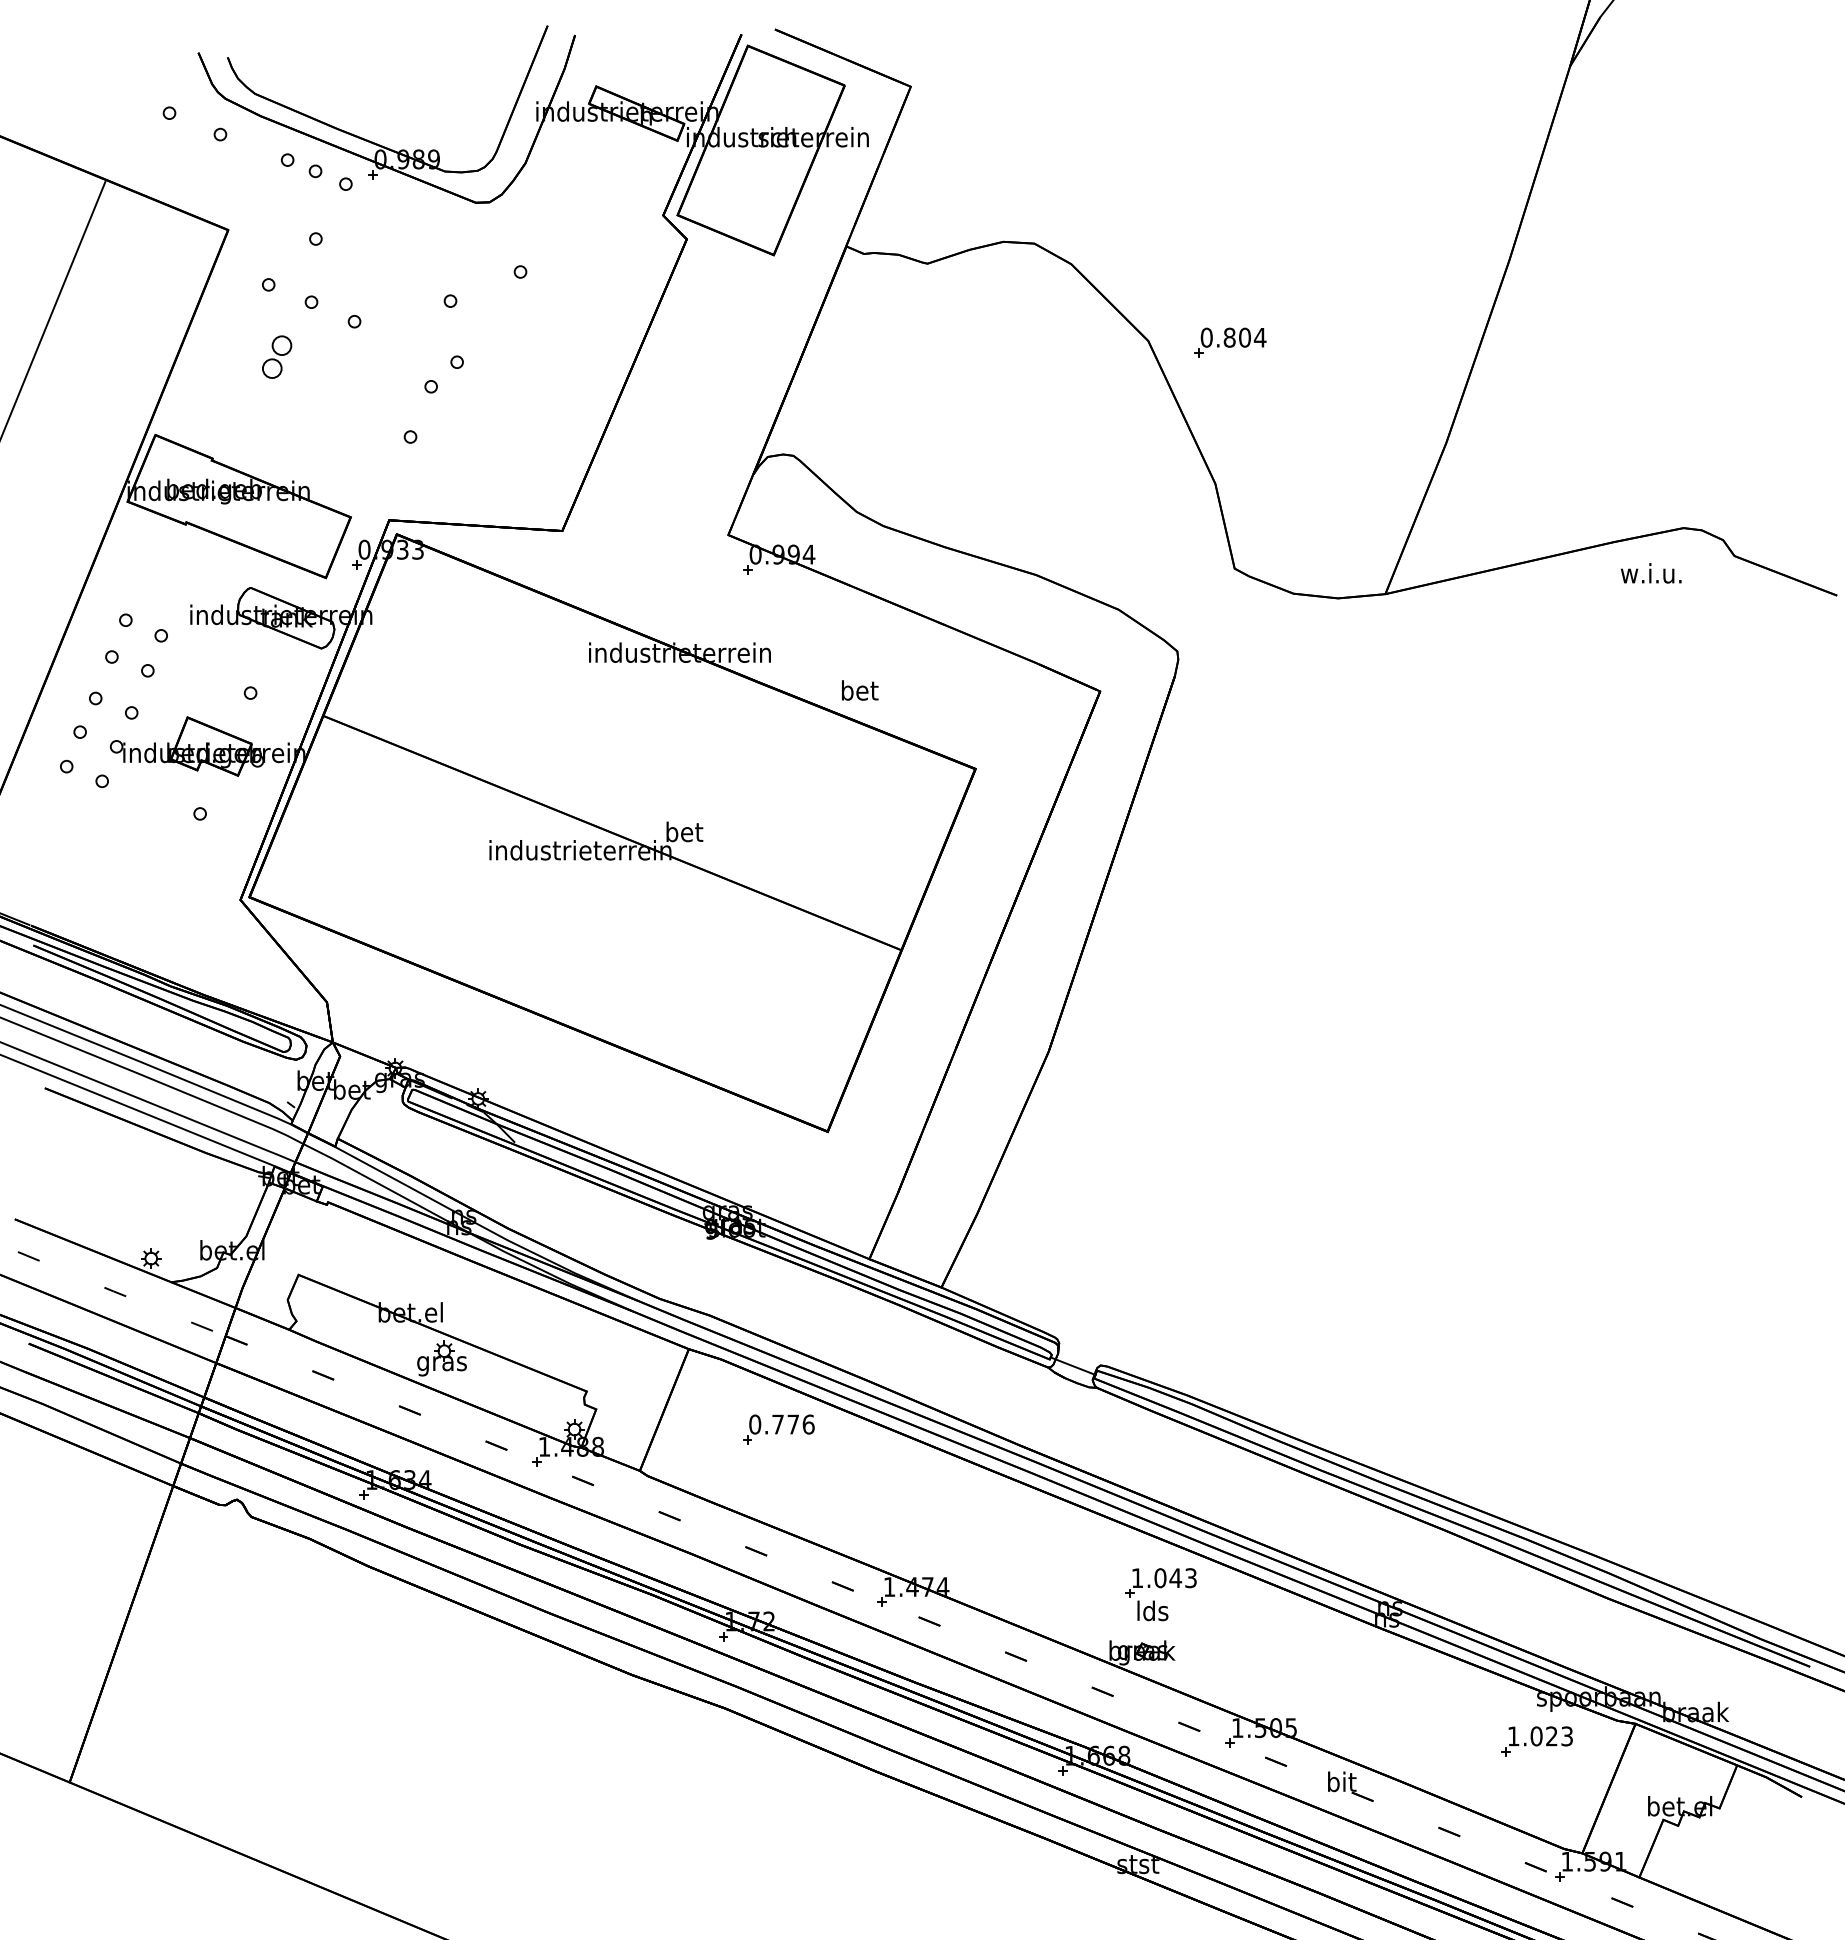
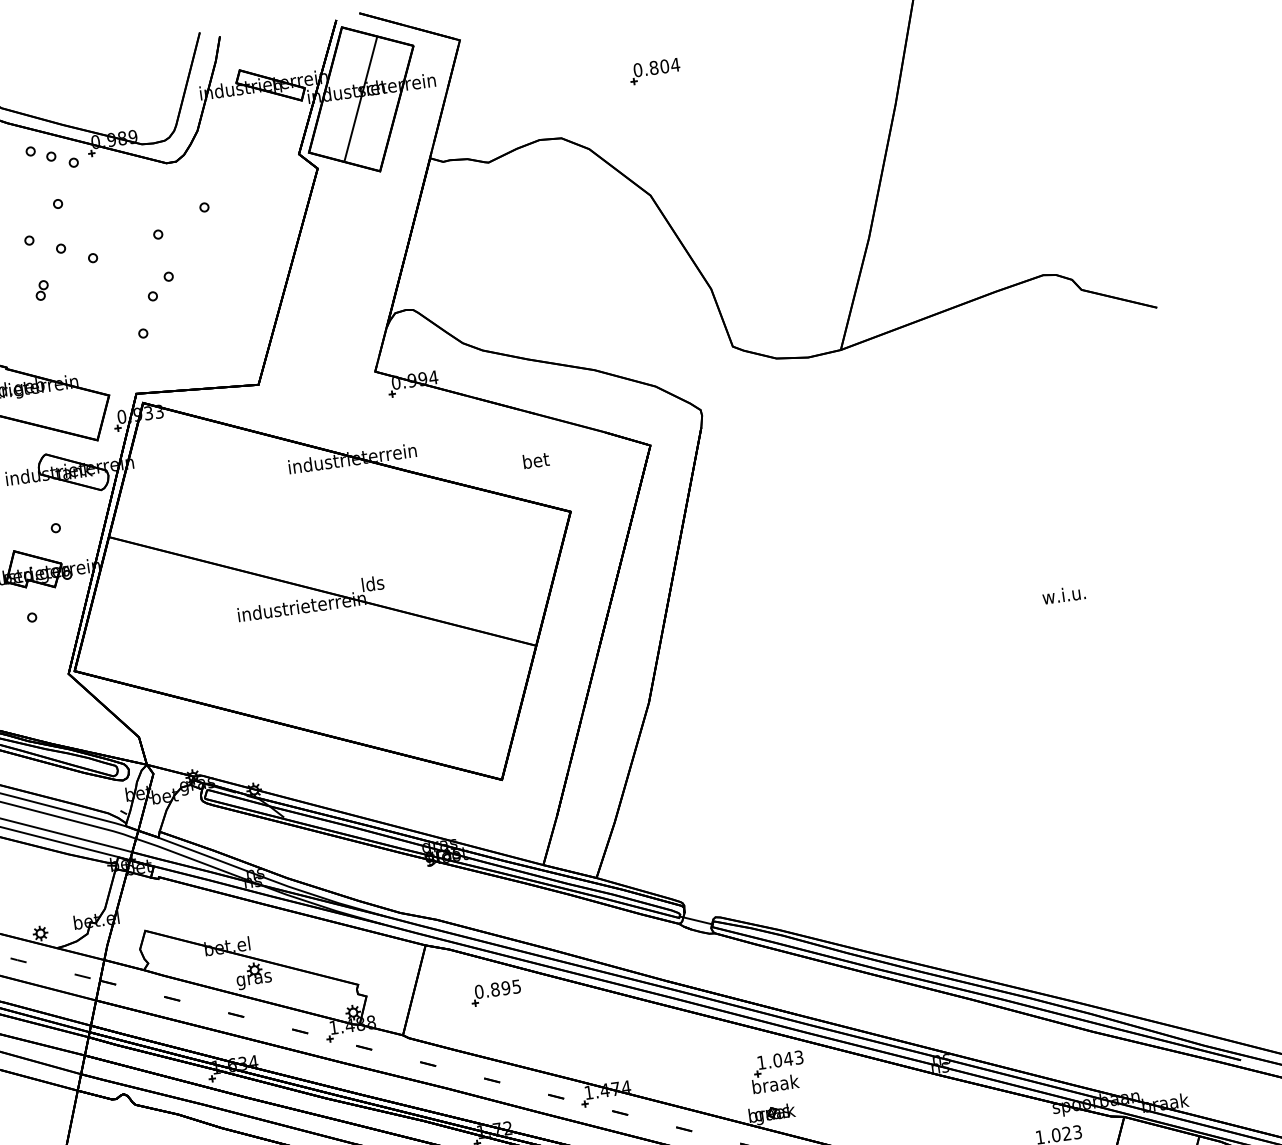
line: (760, 149) -> (360, 98), added
part: (1230, 342) -> (655, 71), moved
part: (276, 357) -> (41, 290), size x0.62
text: (1651, 573) -> (1064, 594), moved
text: (860, 690) -> (536, 460), moved
text: (684, 831) -> (372, 583), bet -> lds
text: (793, 1424) -> (506, 988), 0.776 -> 0.895
text: (1153, 1610) -> (775, 1083), lds -> braak

